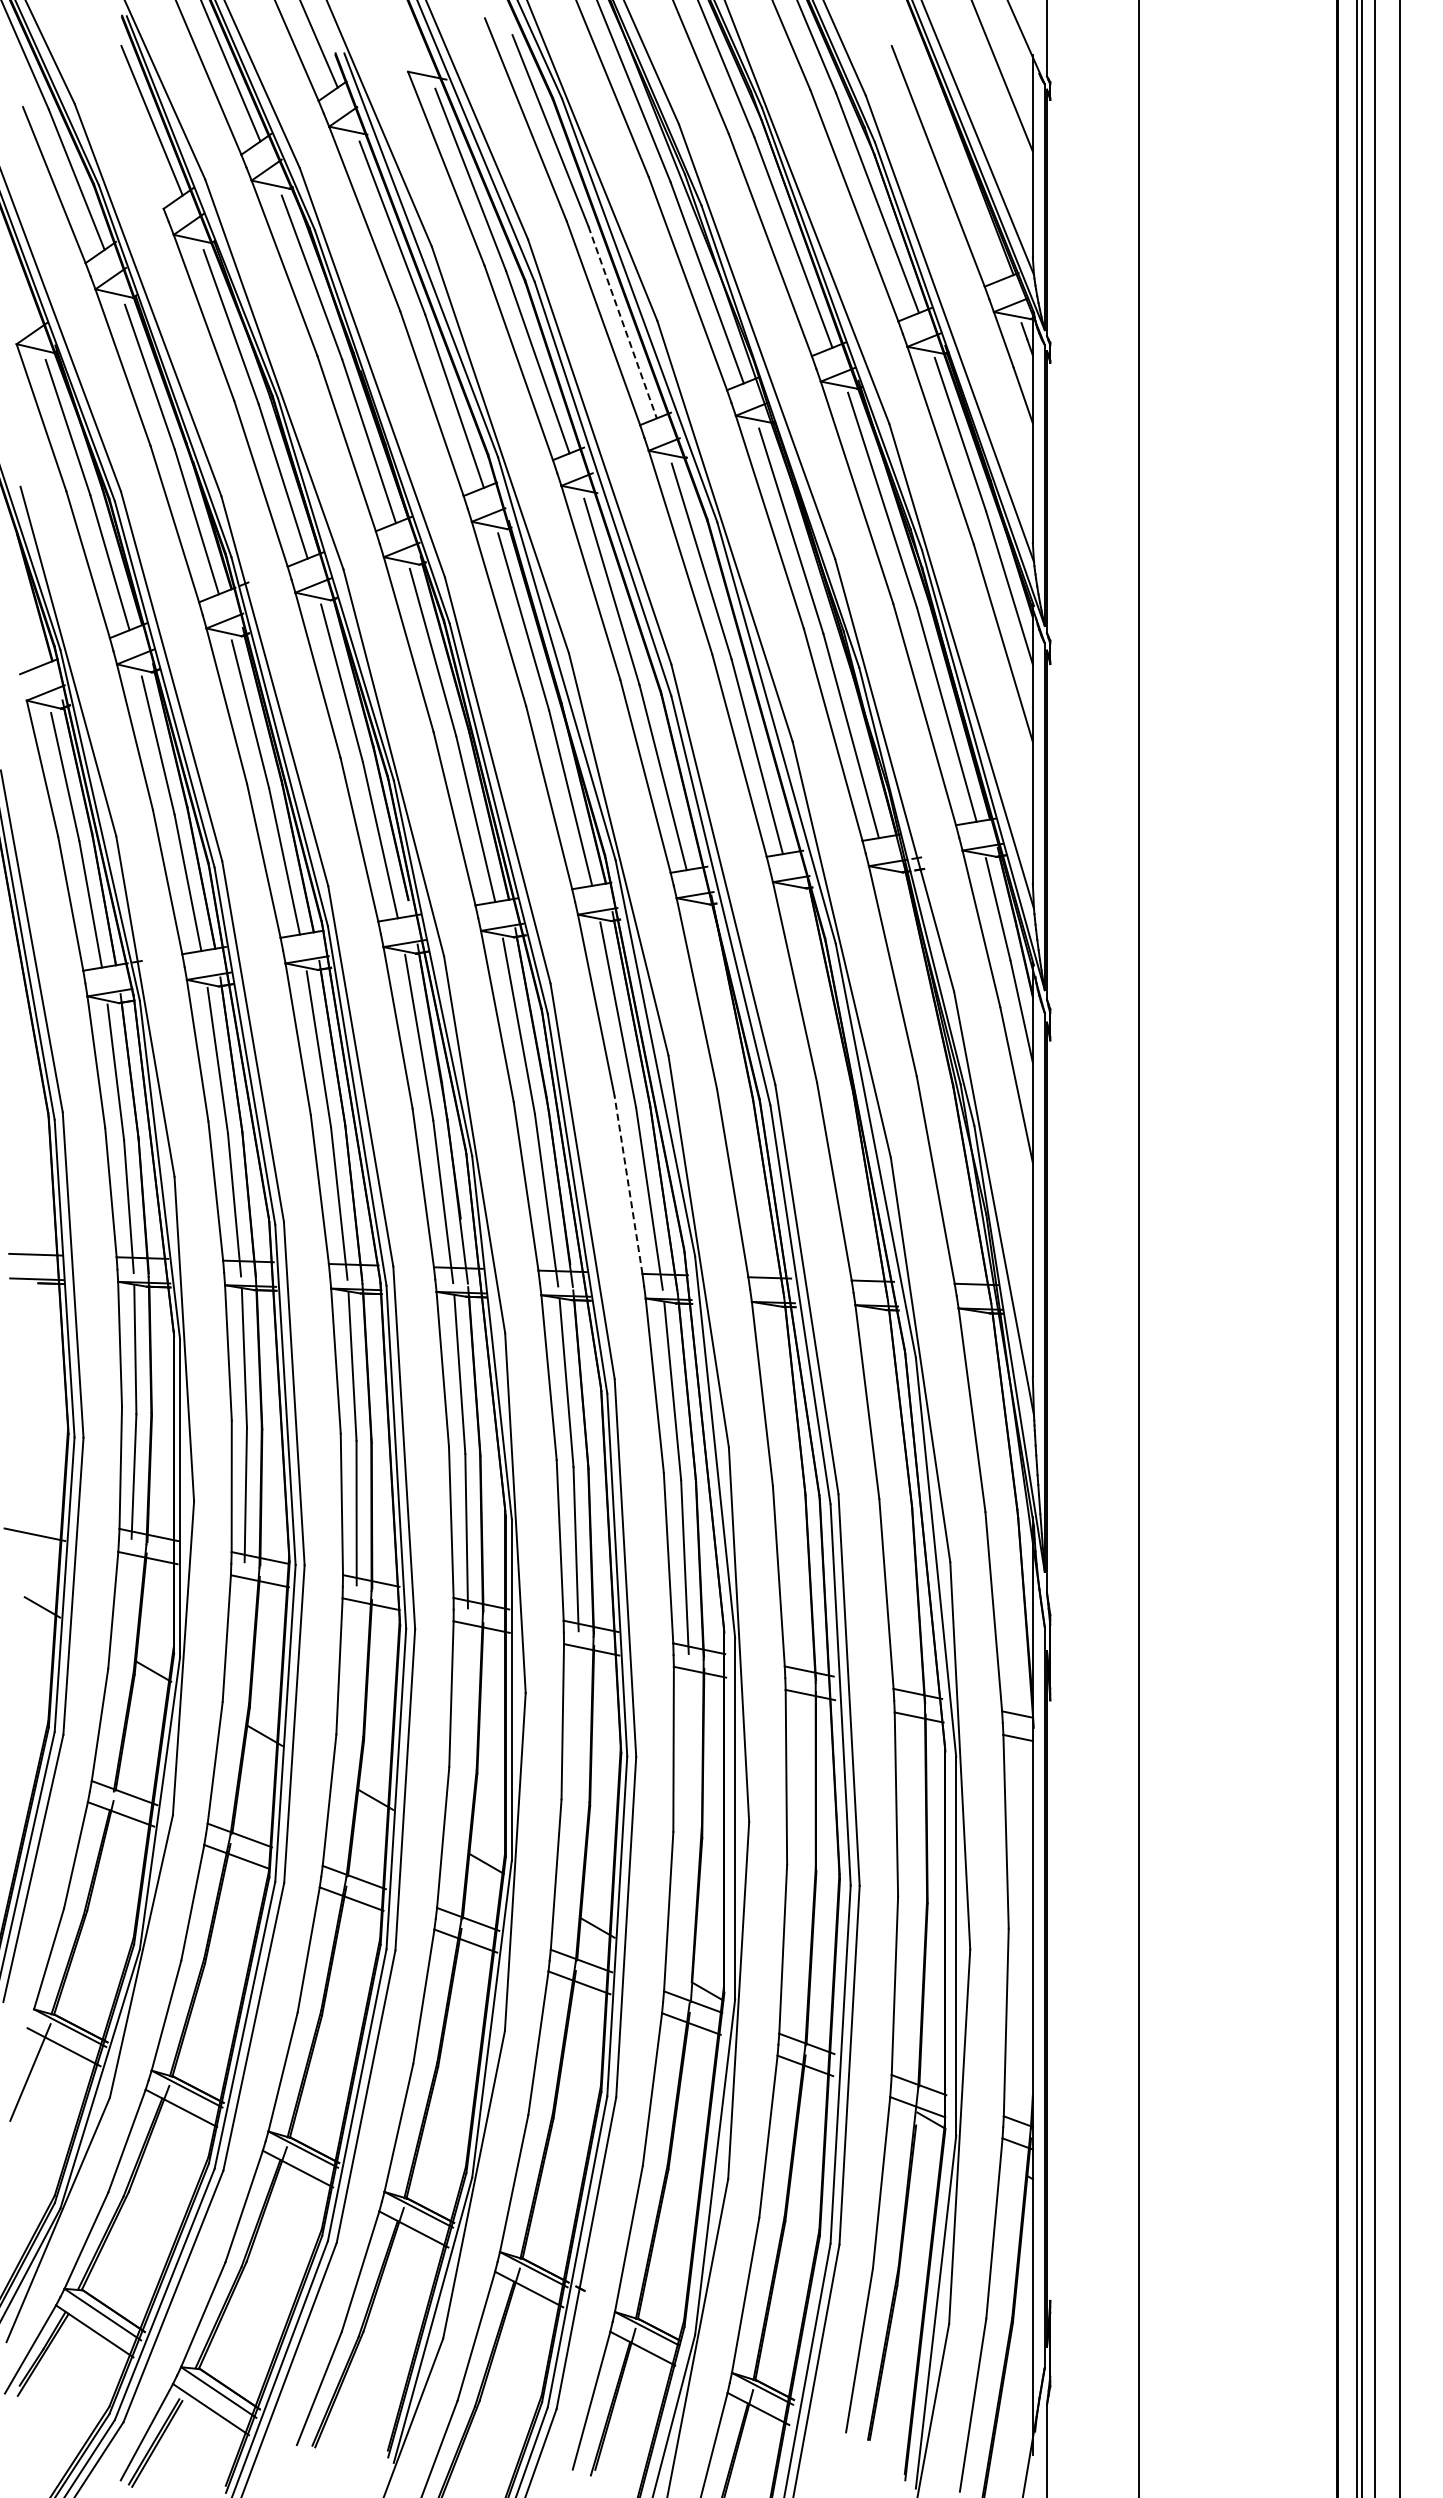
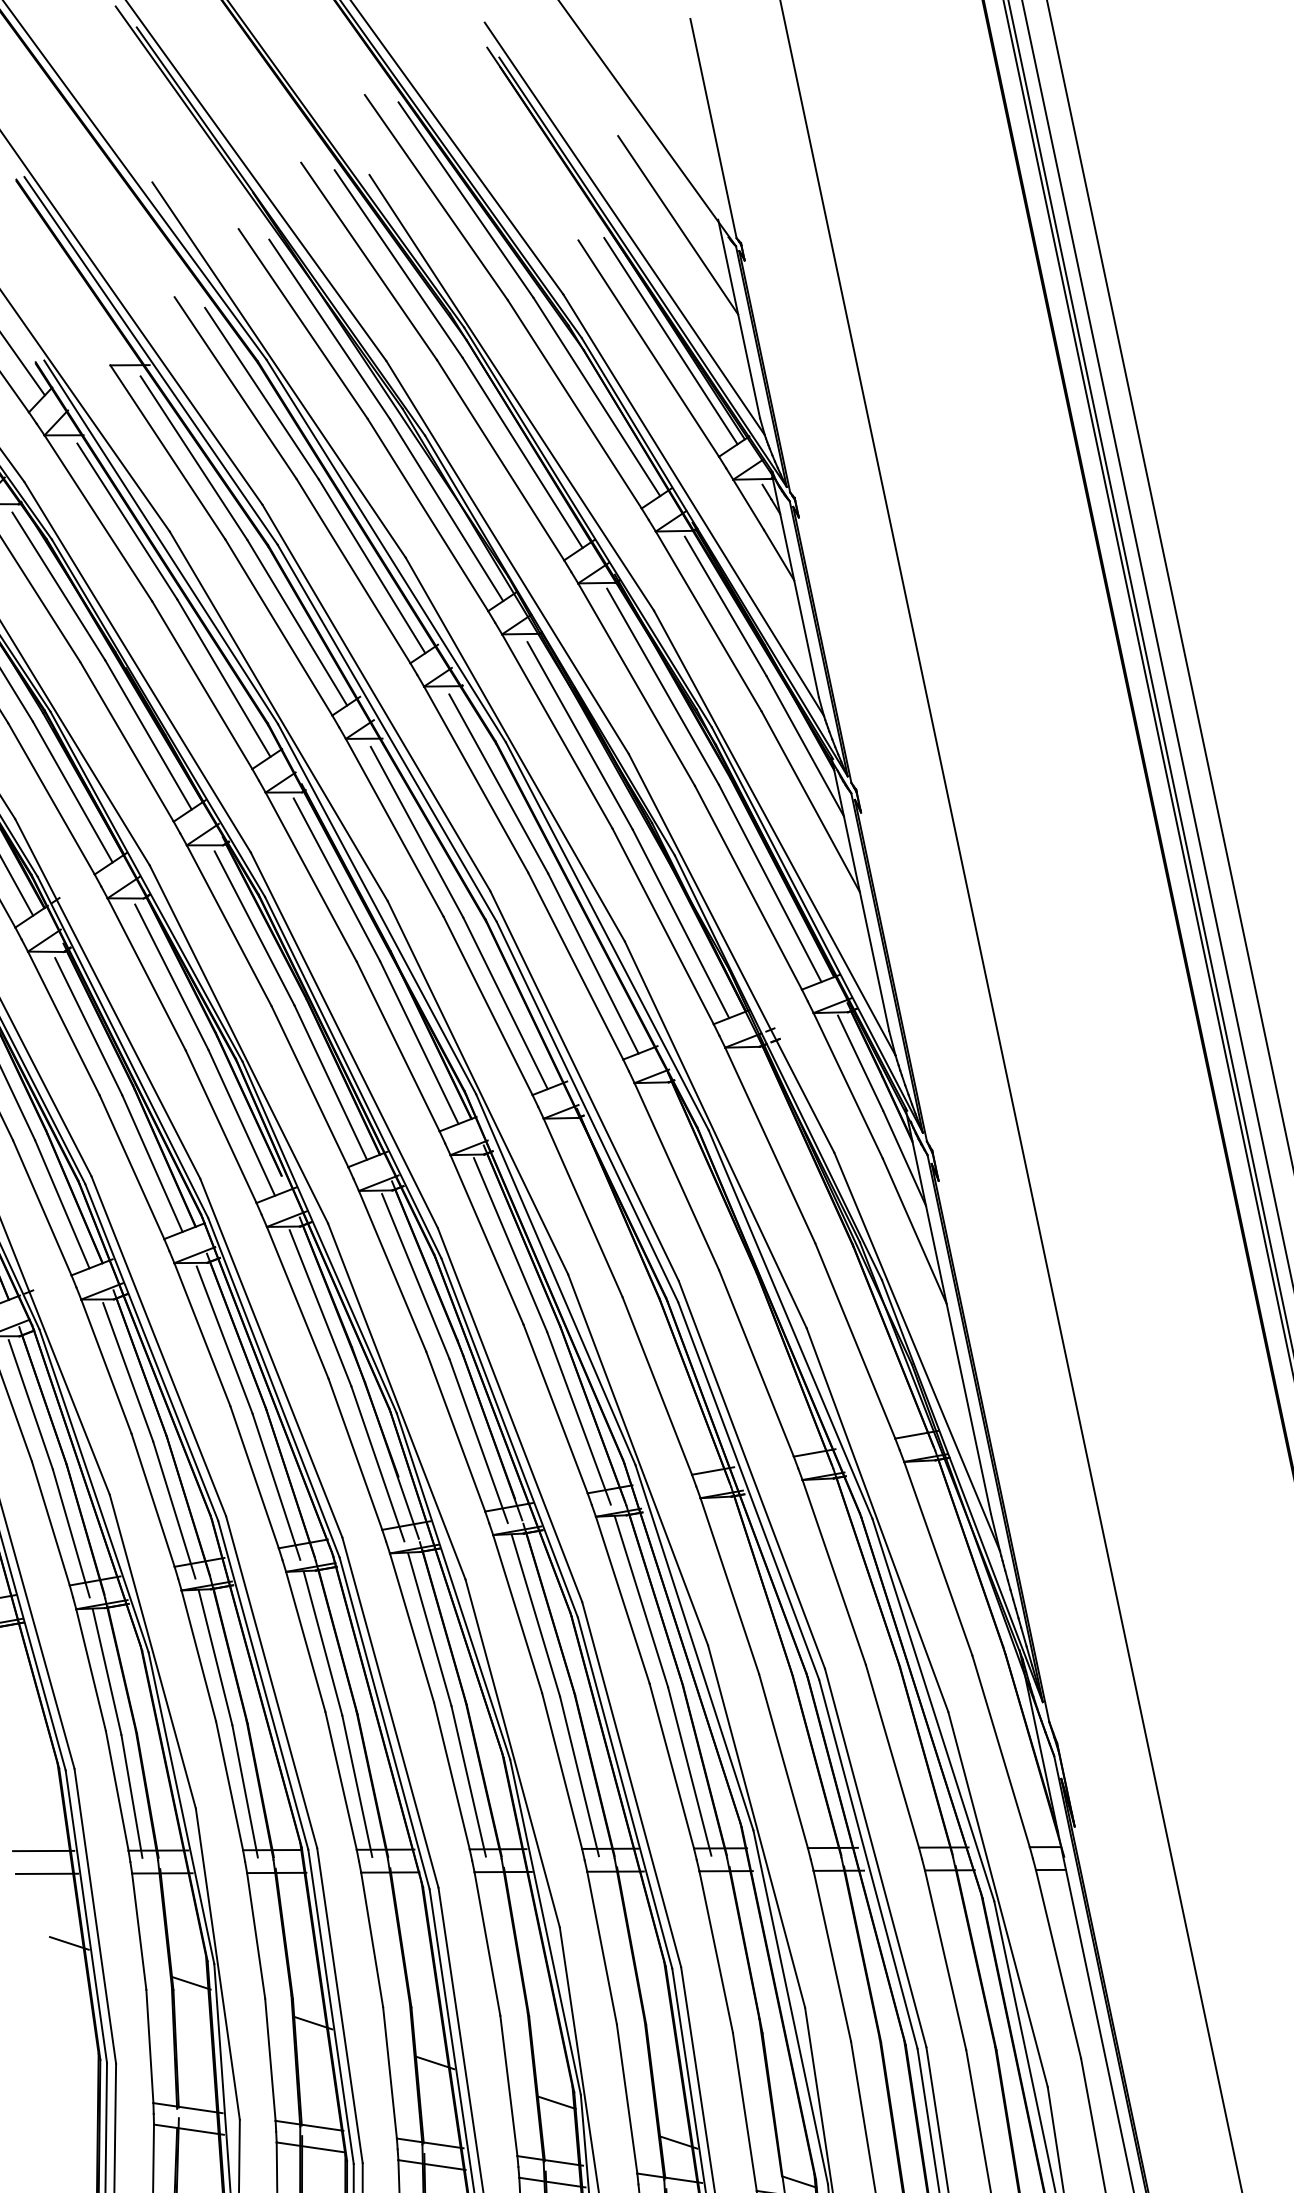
line: (961, 163) -> (670, 340), added
line: (622, 322) -> (371, 566), dashed -> solid
line: (628, 1184) -> (555, 1408), dashed -> solid
line: (36, 1511) -> (43, 1850), added

